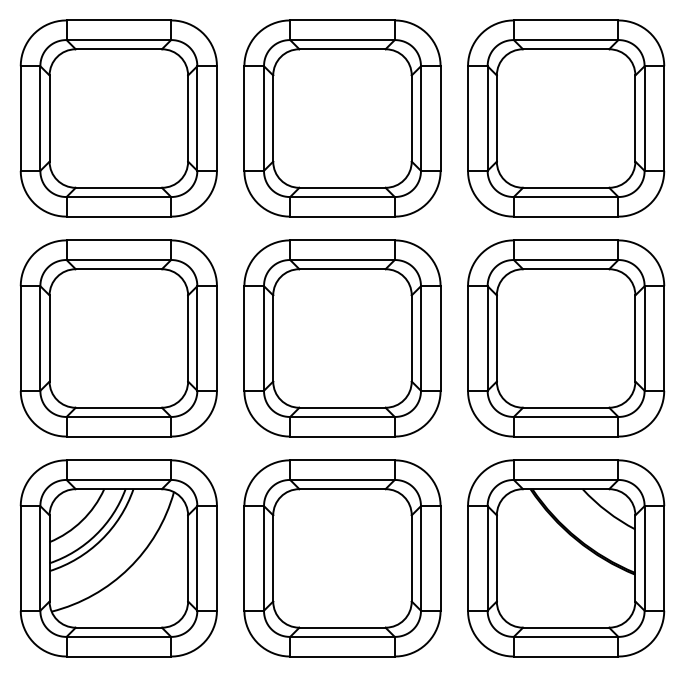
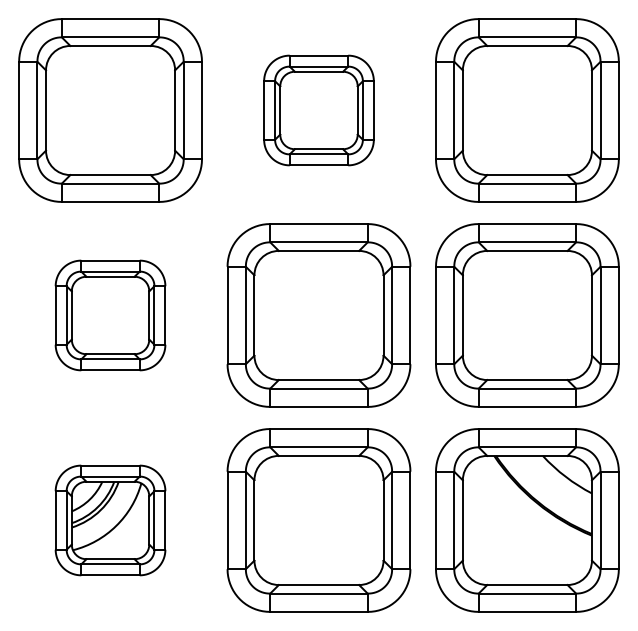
part: (341, 118) -> (318, 110), size x0.6
part: (118, 338) -> (110, 315), size x0.6
part: (118, 558) -> (110, 520), size x0.6

